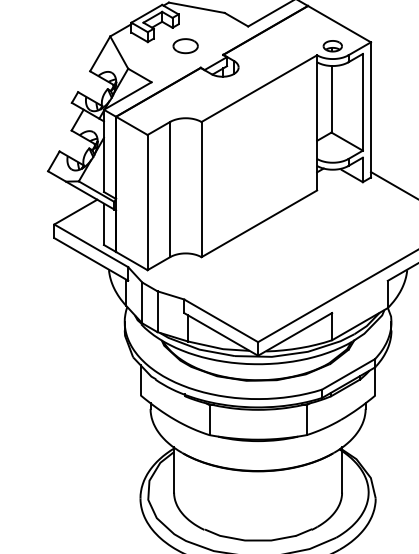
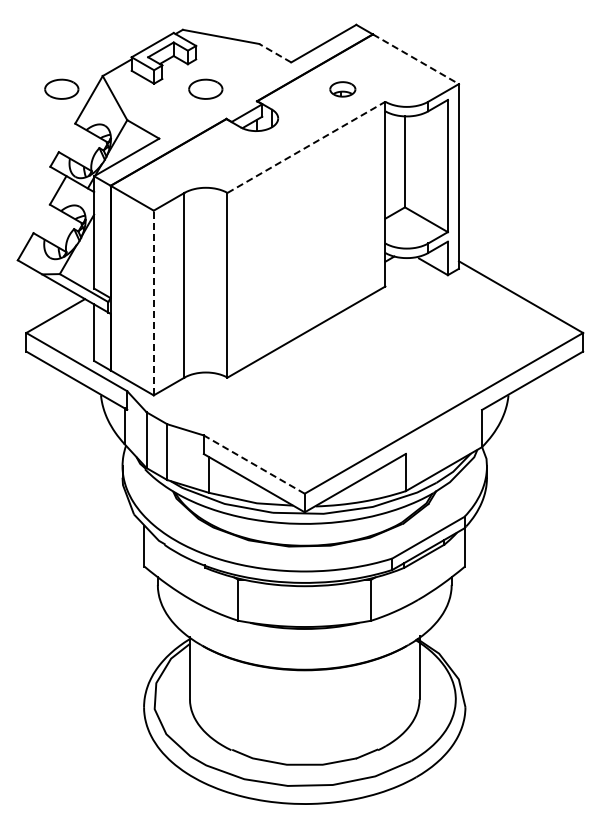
line: (235, 19) -> (274, 52), solid -> dashed
line: (339, 24) -> (415, 59), solid -> dashed
part: (80, 45) -> (61, 88), added
part: (332, 46) -> (342, 89), moved
line: (259, 88) -> (306, 147), solid -> dashed
line: (147, 202) -> (153, 302), solid -> dashed
line: (220, 320) -> (253, 464), solid -> dashed

